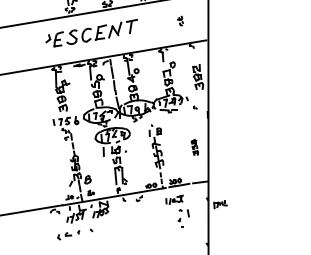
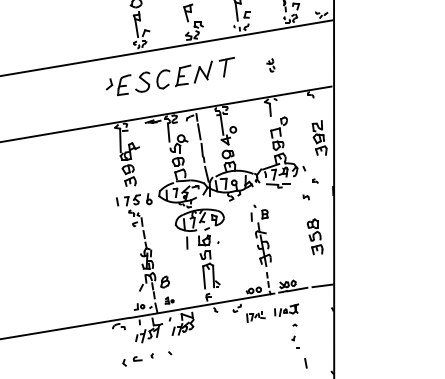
part: (180, 21) -> (270, 65), moved
part: (188, 119) -> (305, 197), added
part: (194, 147) -> (314, 236), size x1.67
part: (220, 204) -> (255, 316), moved
line: (188, 213) -> (305, 363), moved

